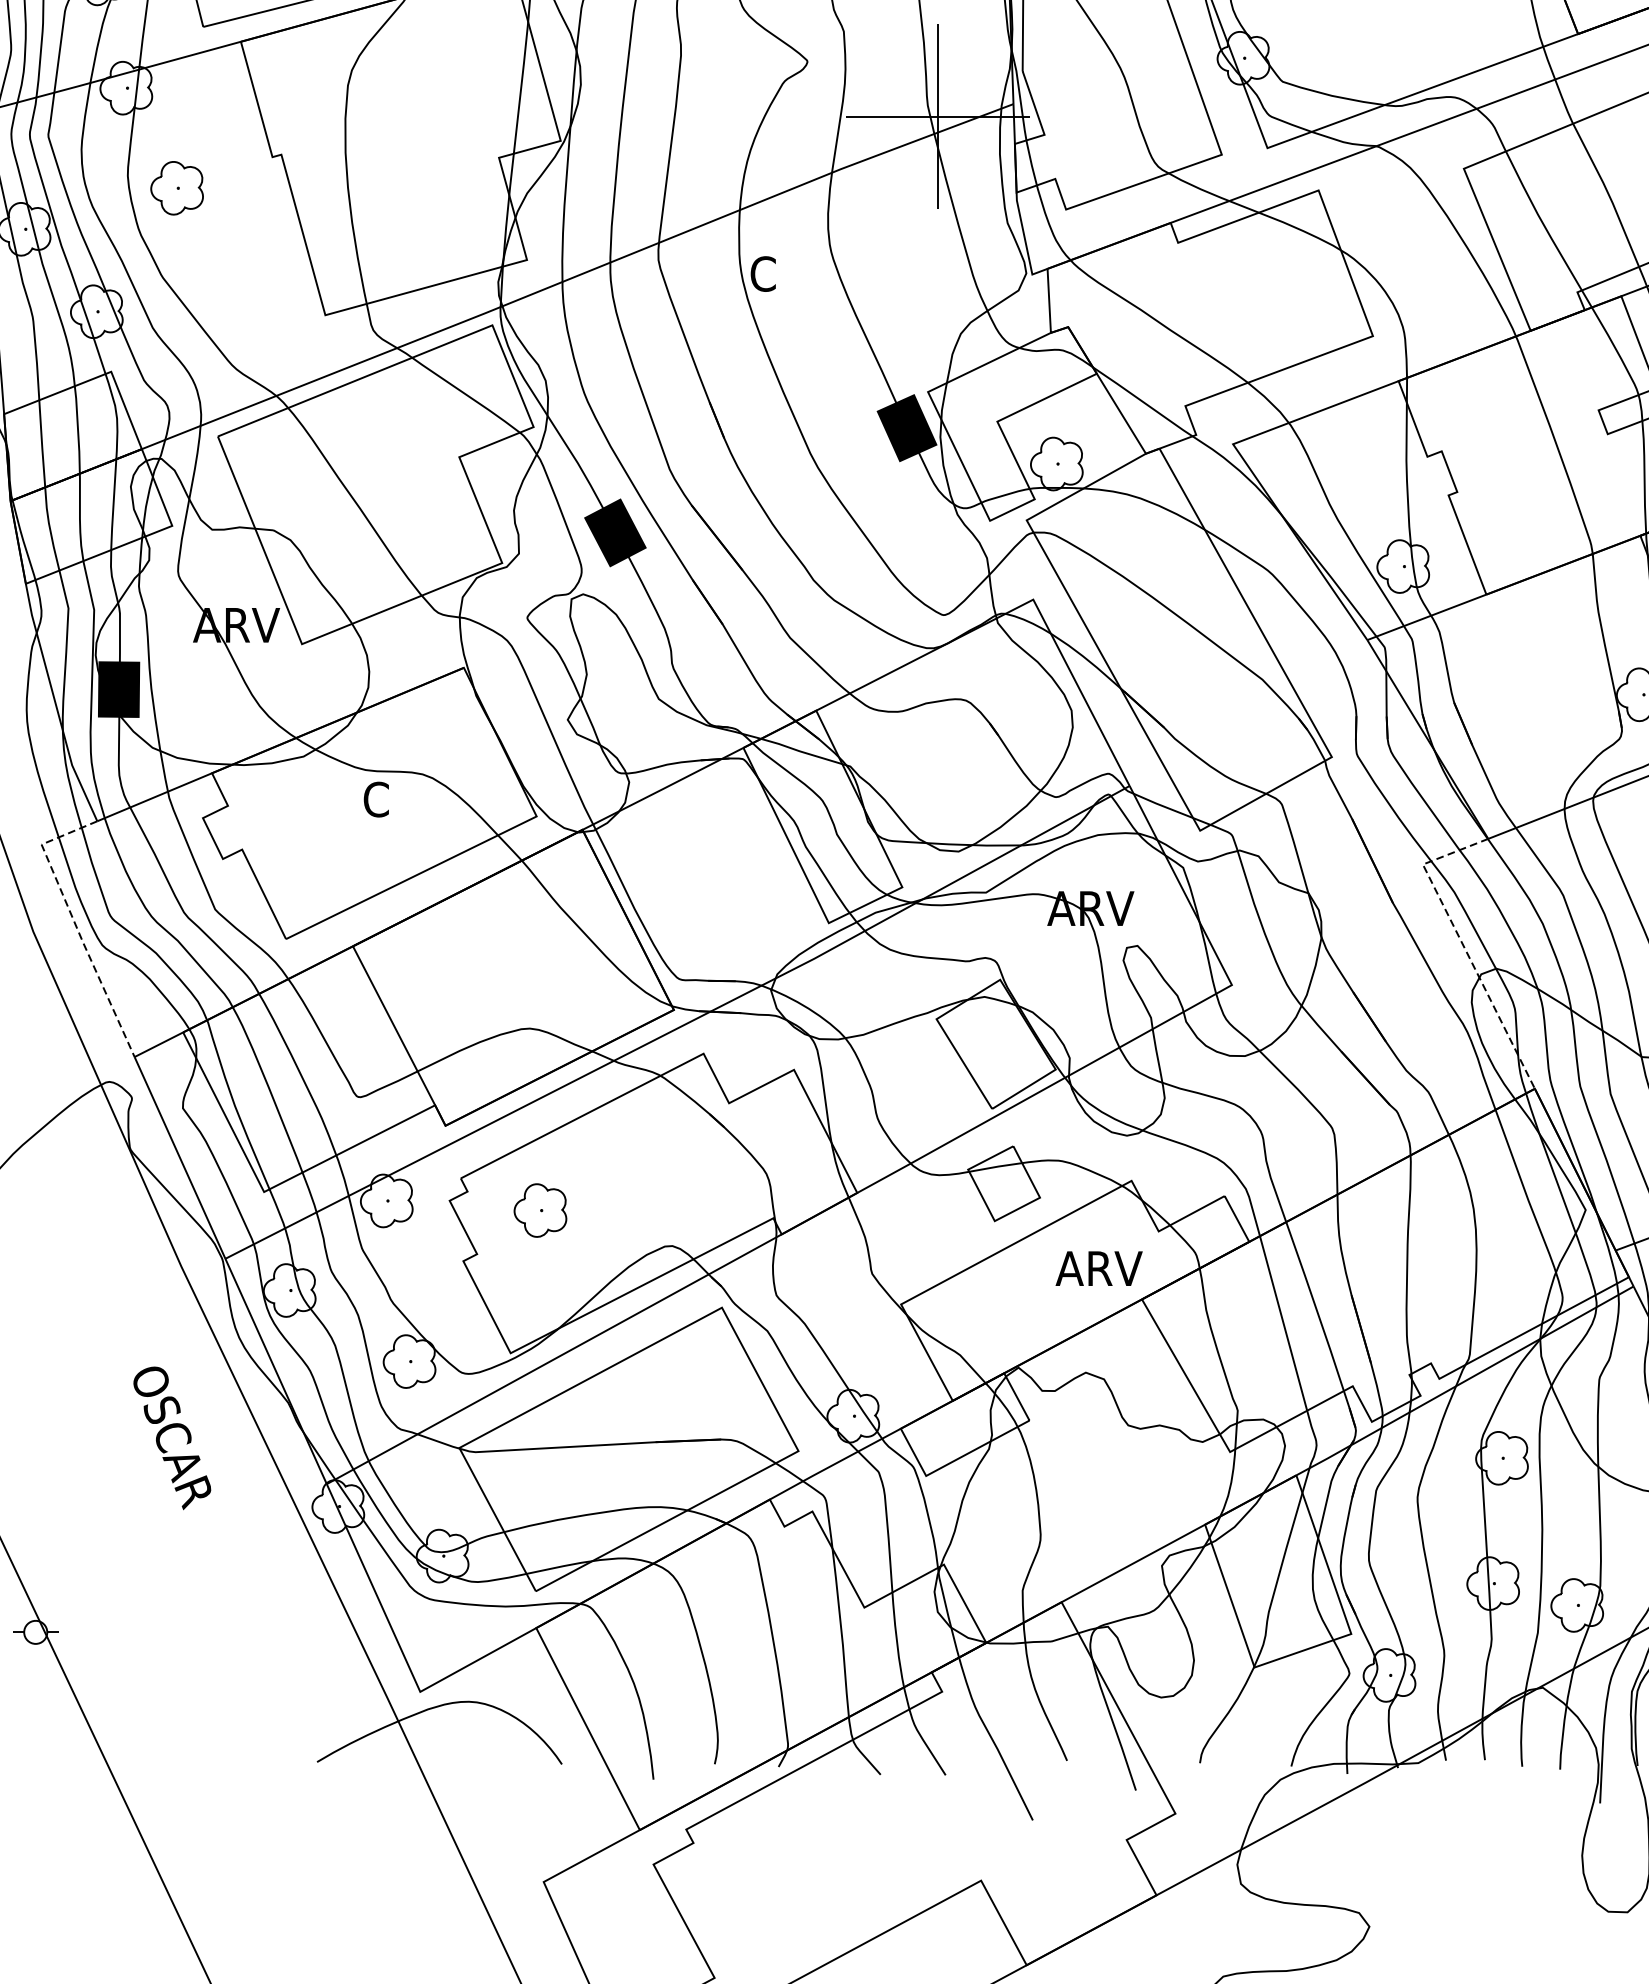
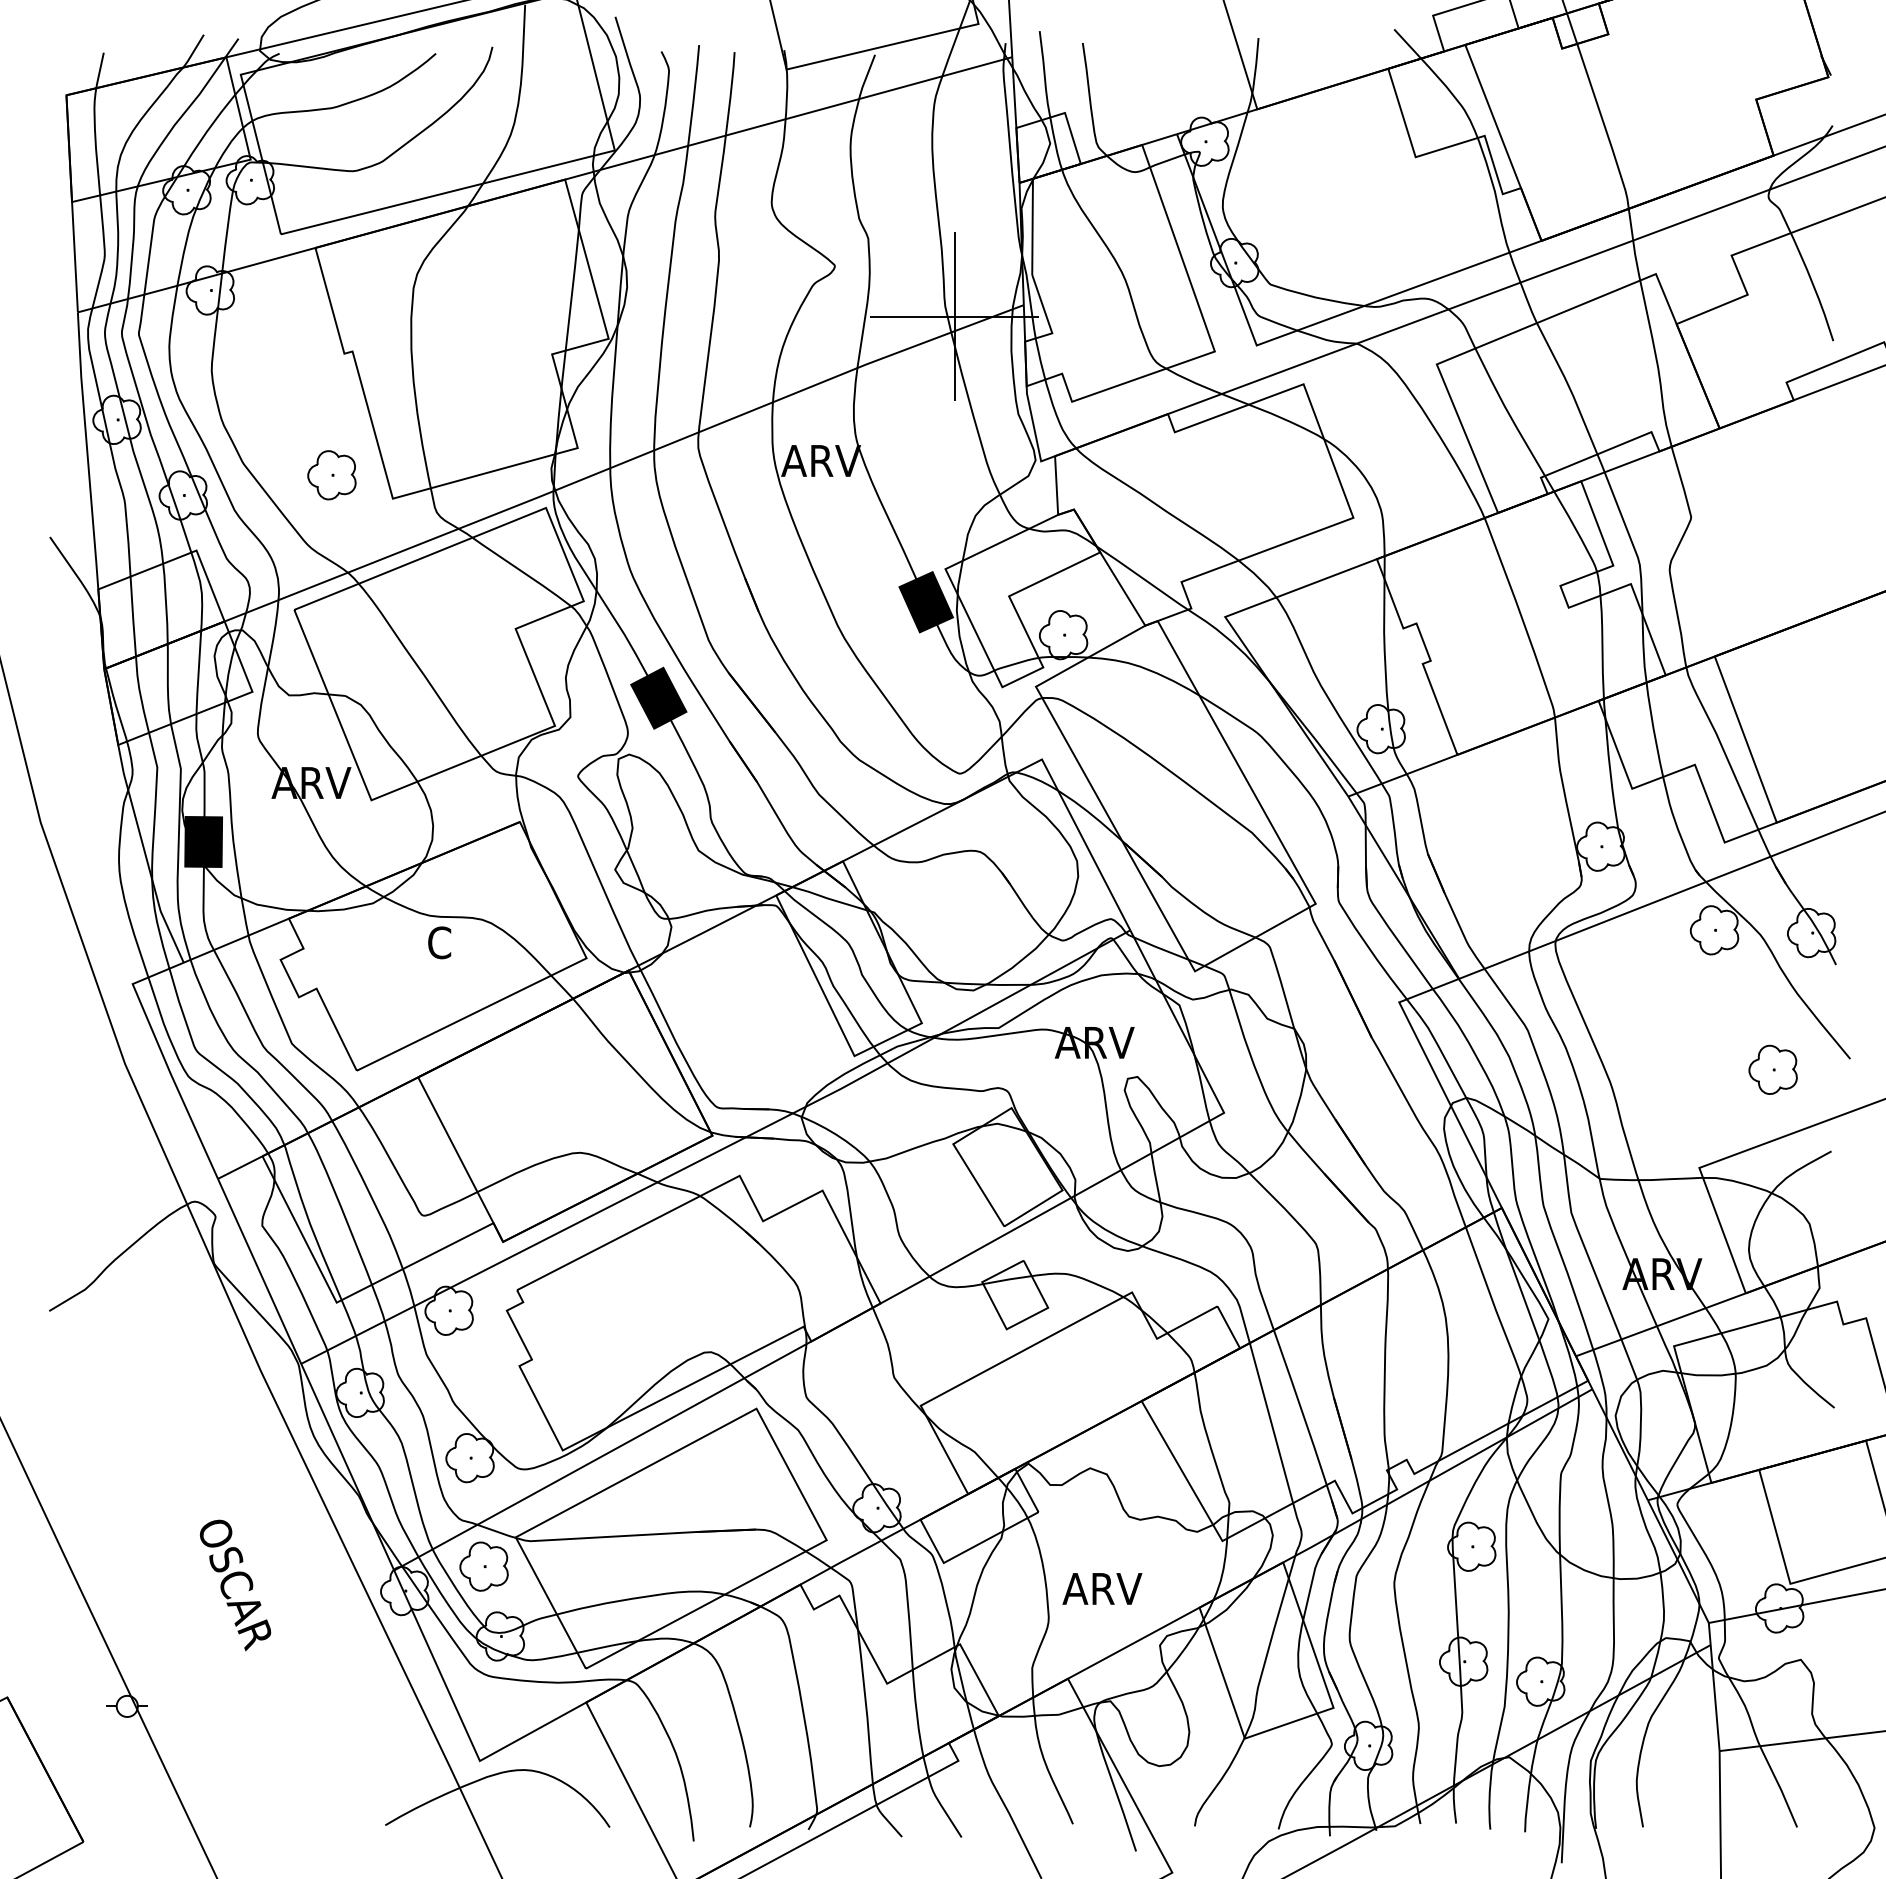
part: (176, 188) -> (331, 475), moved
text: (791, 273) -> (820, 460), C -> ARV
line: (75, 923) -> (163, 1056), dashed -> solid
line: (1462, 944) -> (1435, 1075), dashed -> solid
part: (539, 1210) -> (483, 1566), moved
text: (1099, 1268) -> (1102, 1588), moved
text: (172, 1438) -> (235, 1585), moved

